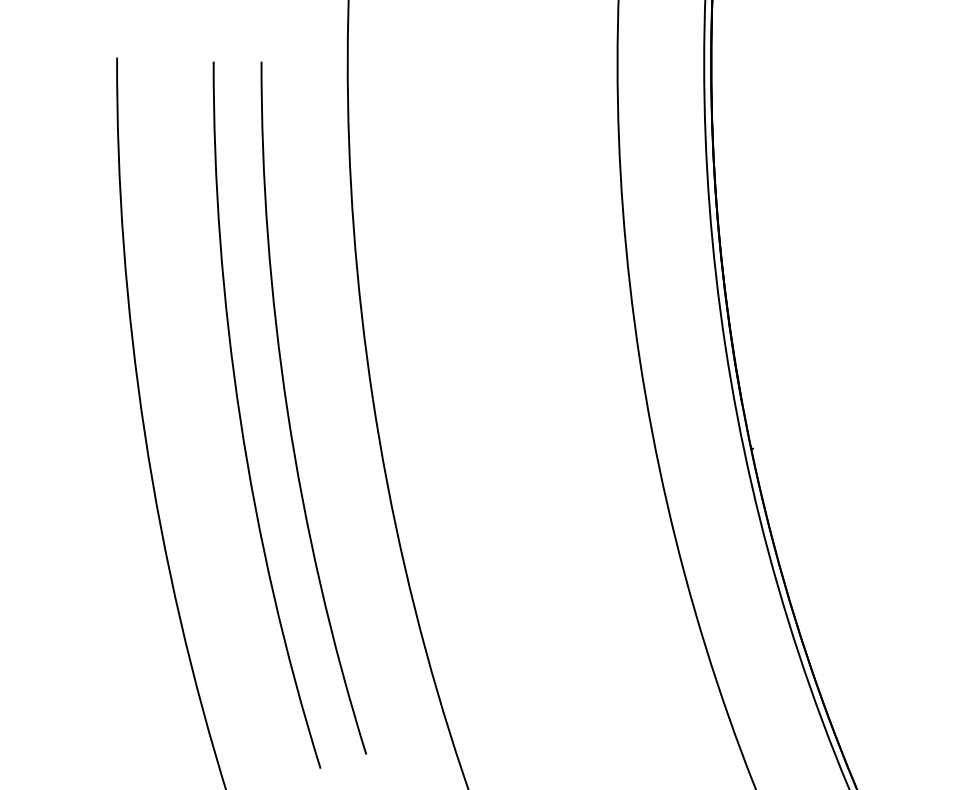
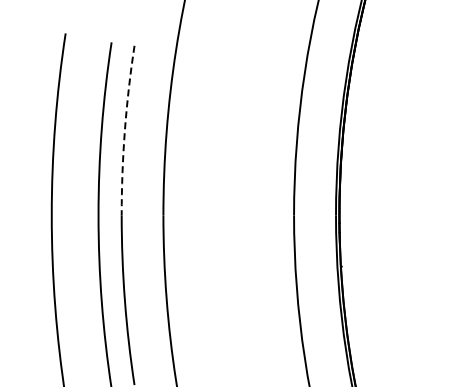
arc: (267, 237) -> (124, 130), solid -> dashed

